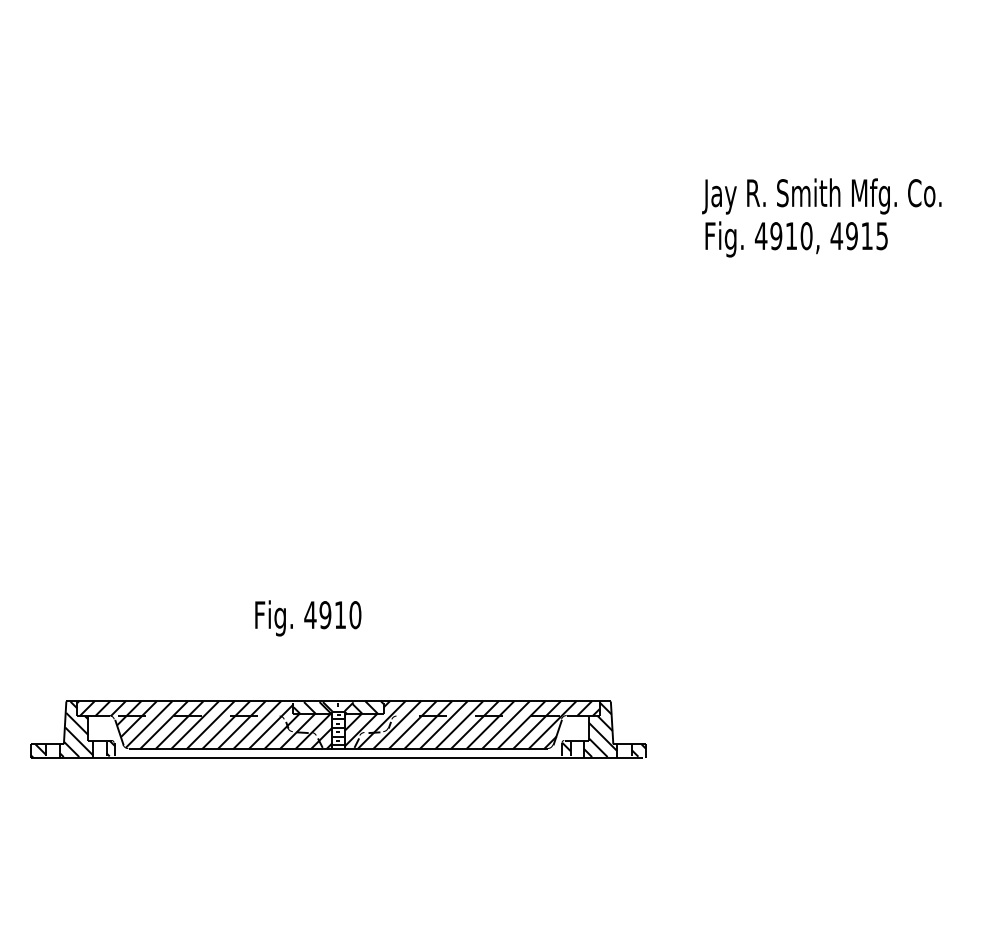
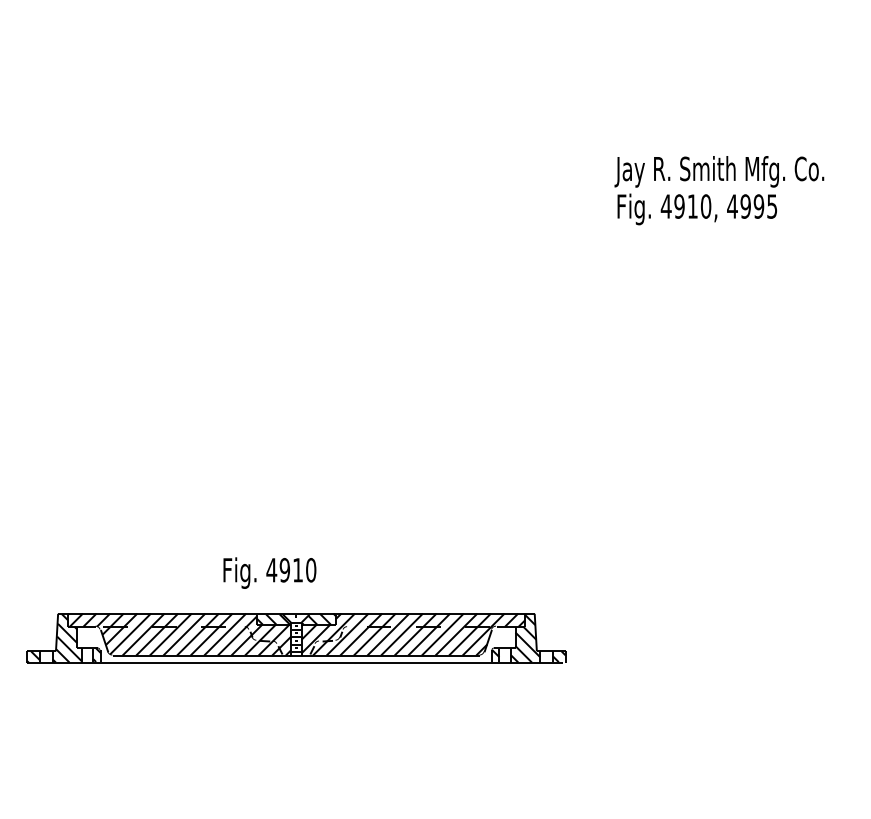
text: (866, 236) -> (758, 206), 4915 -> 4995
text: (307, 617) -> (269, 572), moved

